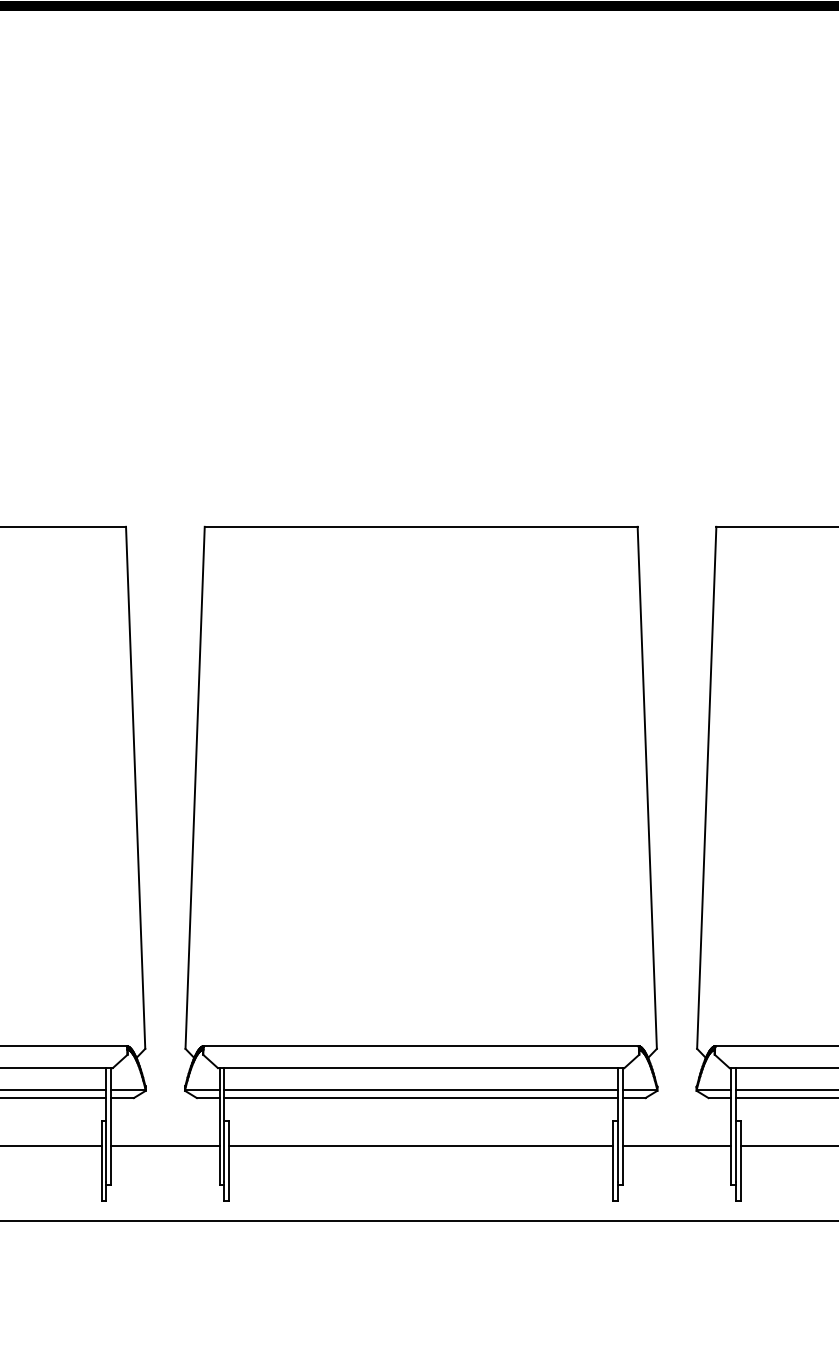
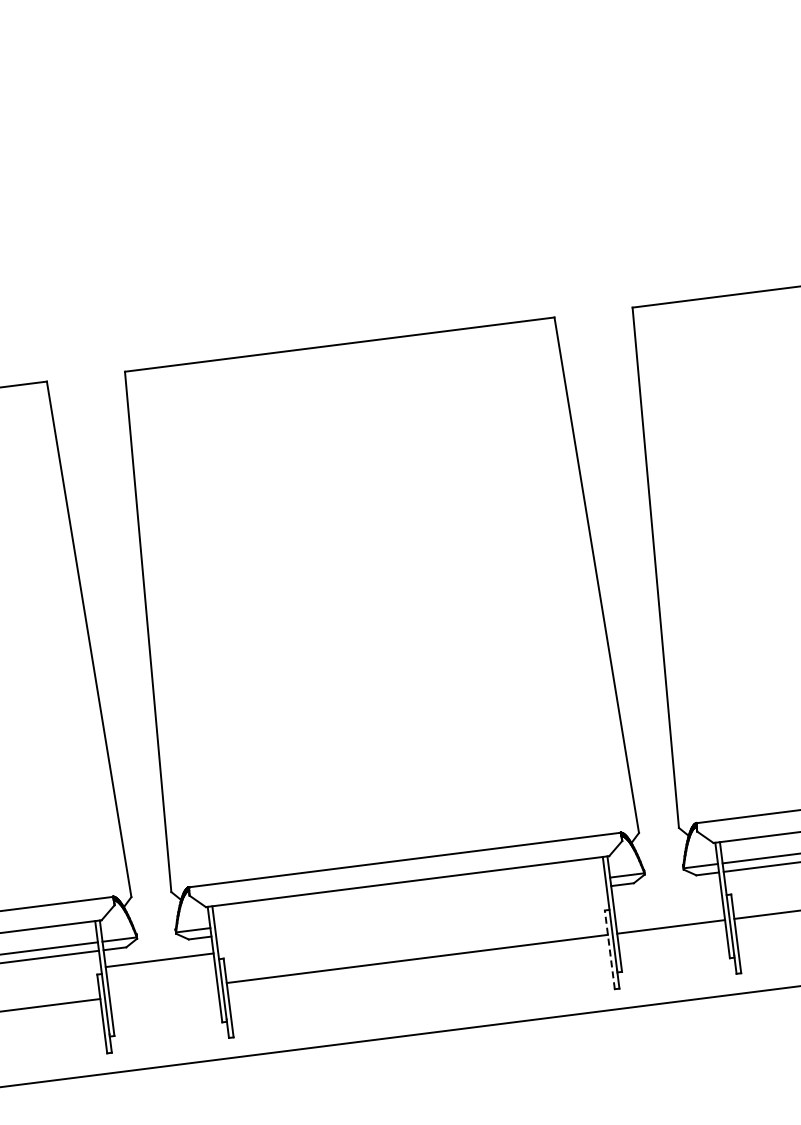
line: (420, 1089) -> (409, 902), removed
line: (420, 1098) -> (410, 911), removed
line: (165, 1146) -> (159, 960), moved
line: (613, 1161) -> (610, 950), solid -> dashed

